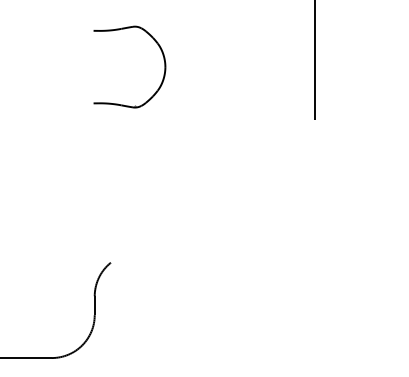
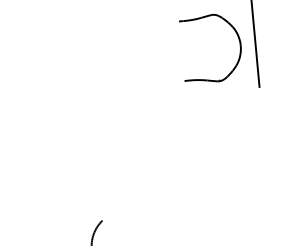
part: (163, 60) -> (238, 40), moved

